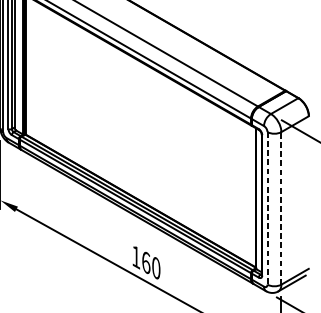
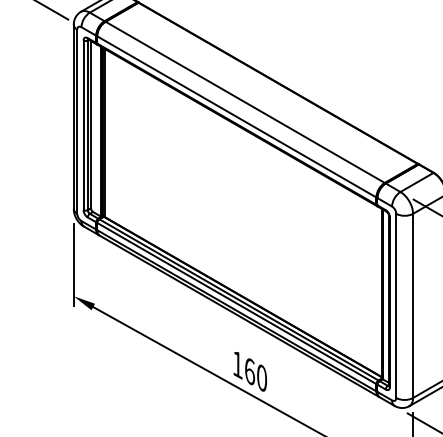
line: (267, 208) -> (396, 306), dashed -> solid
line: (281, 208) -> (413, 305), dashed -> solid

